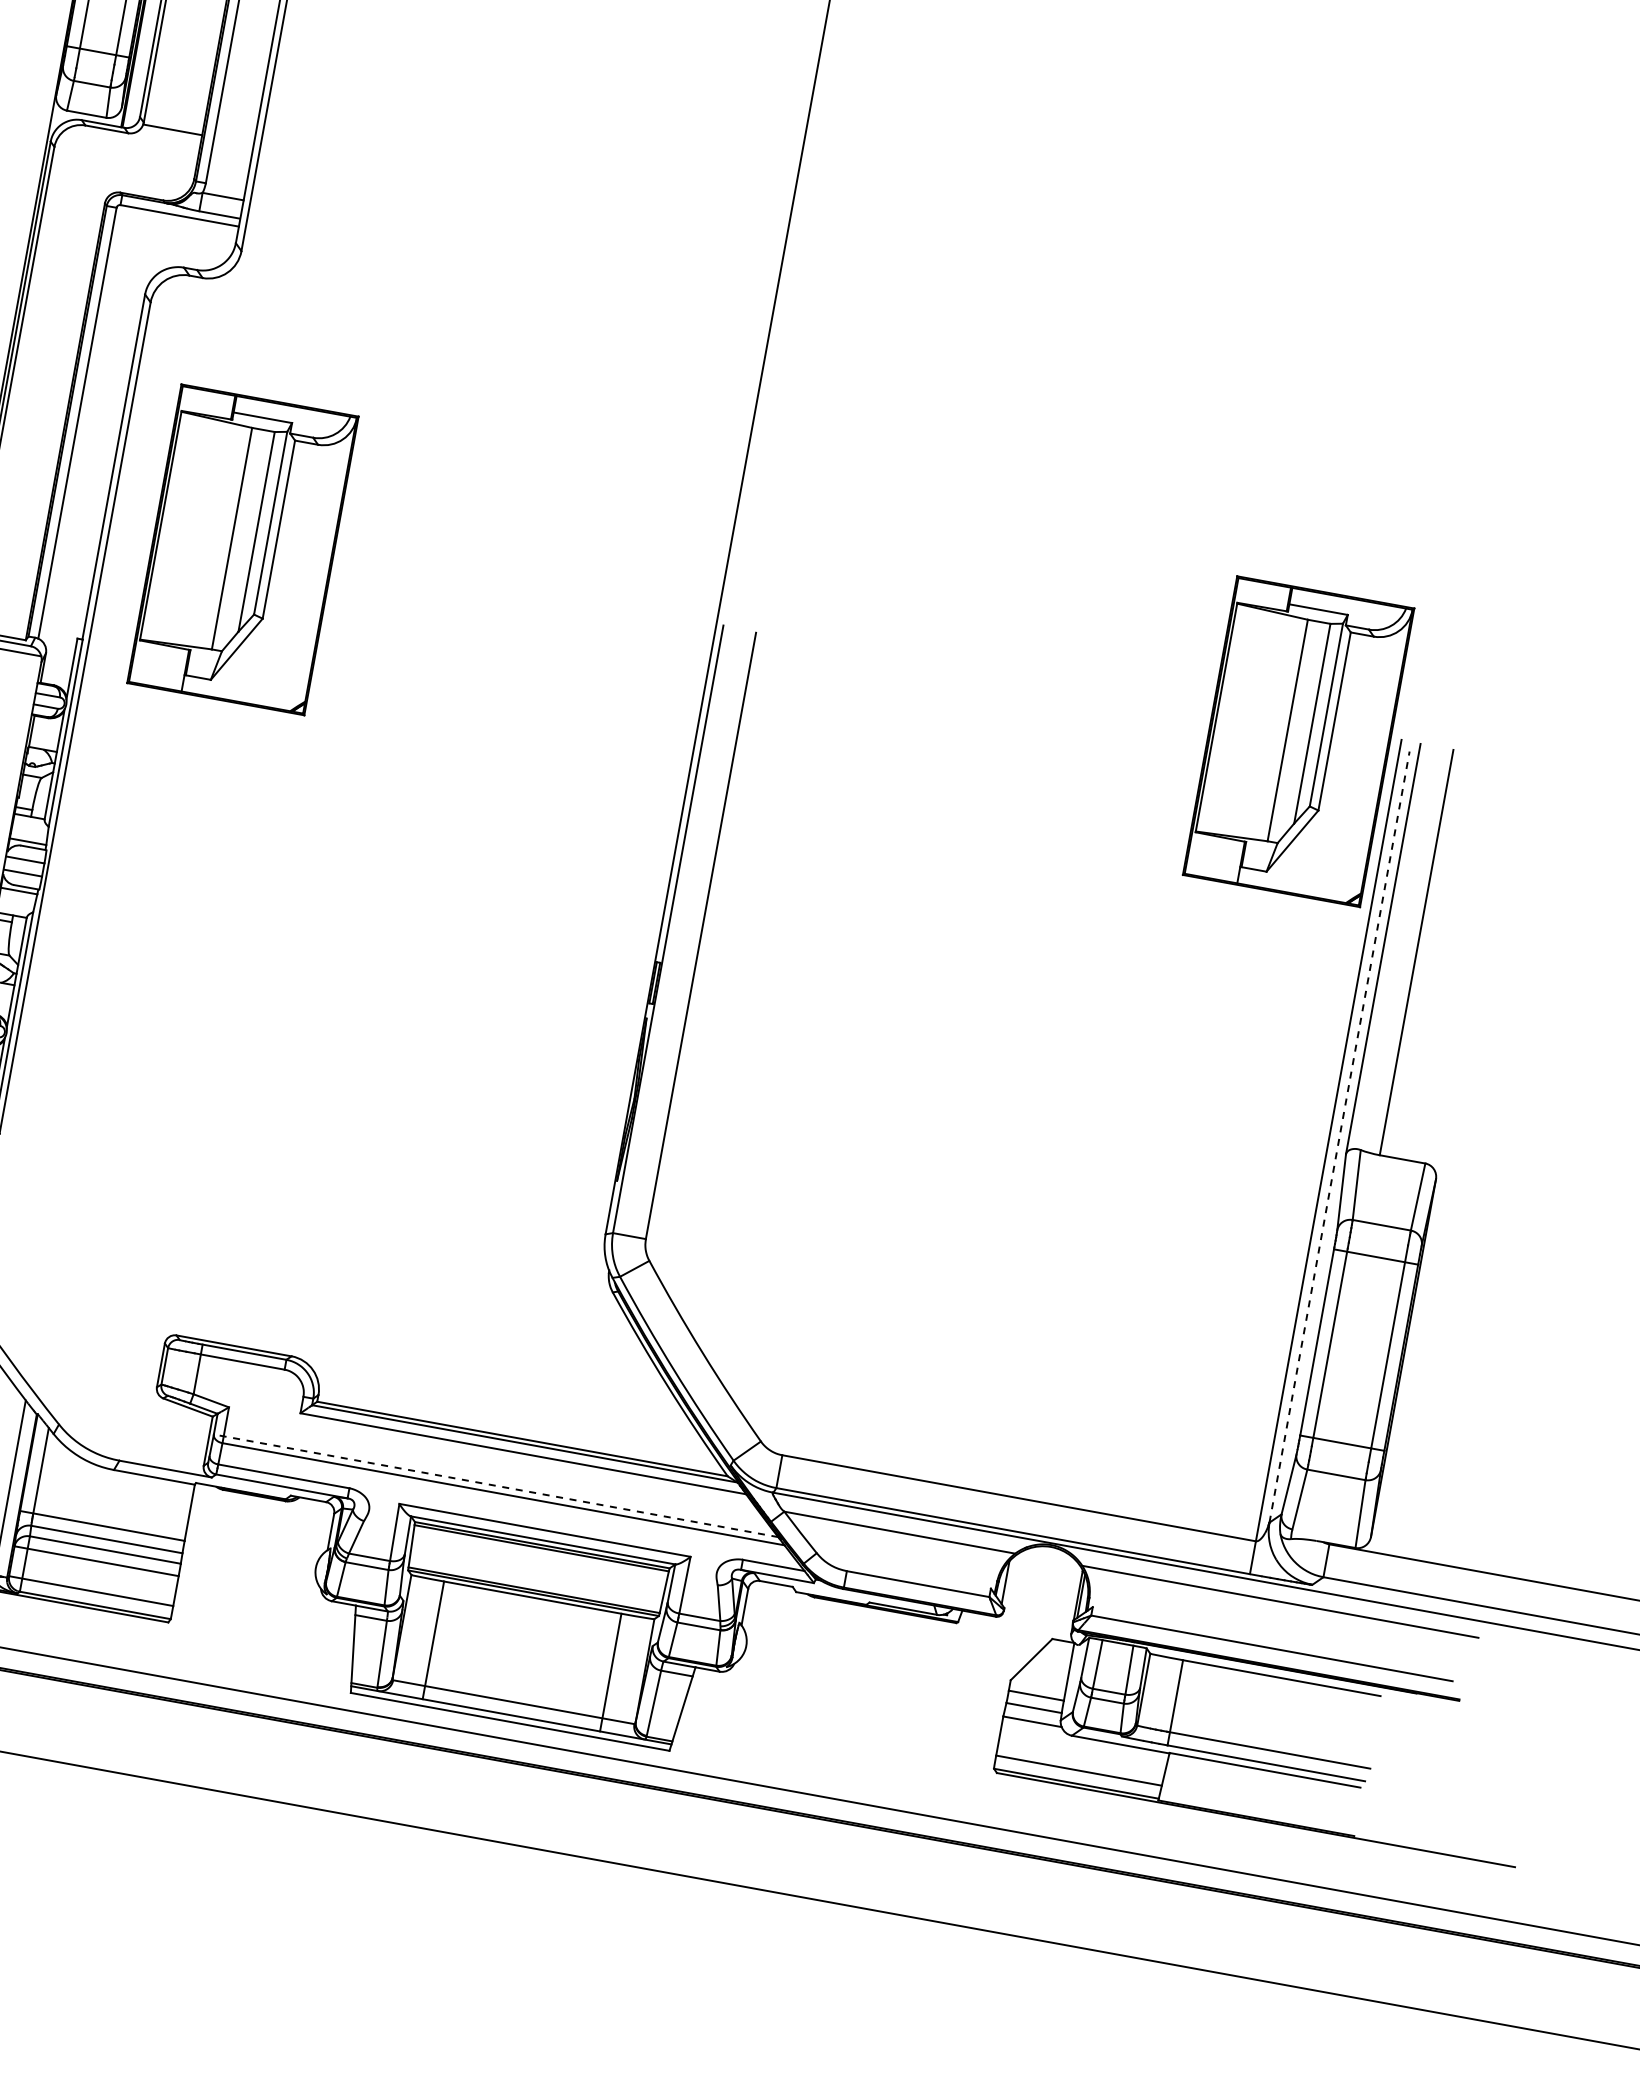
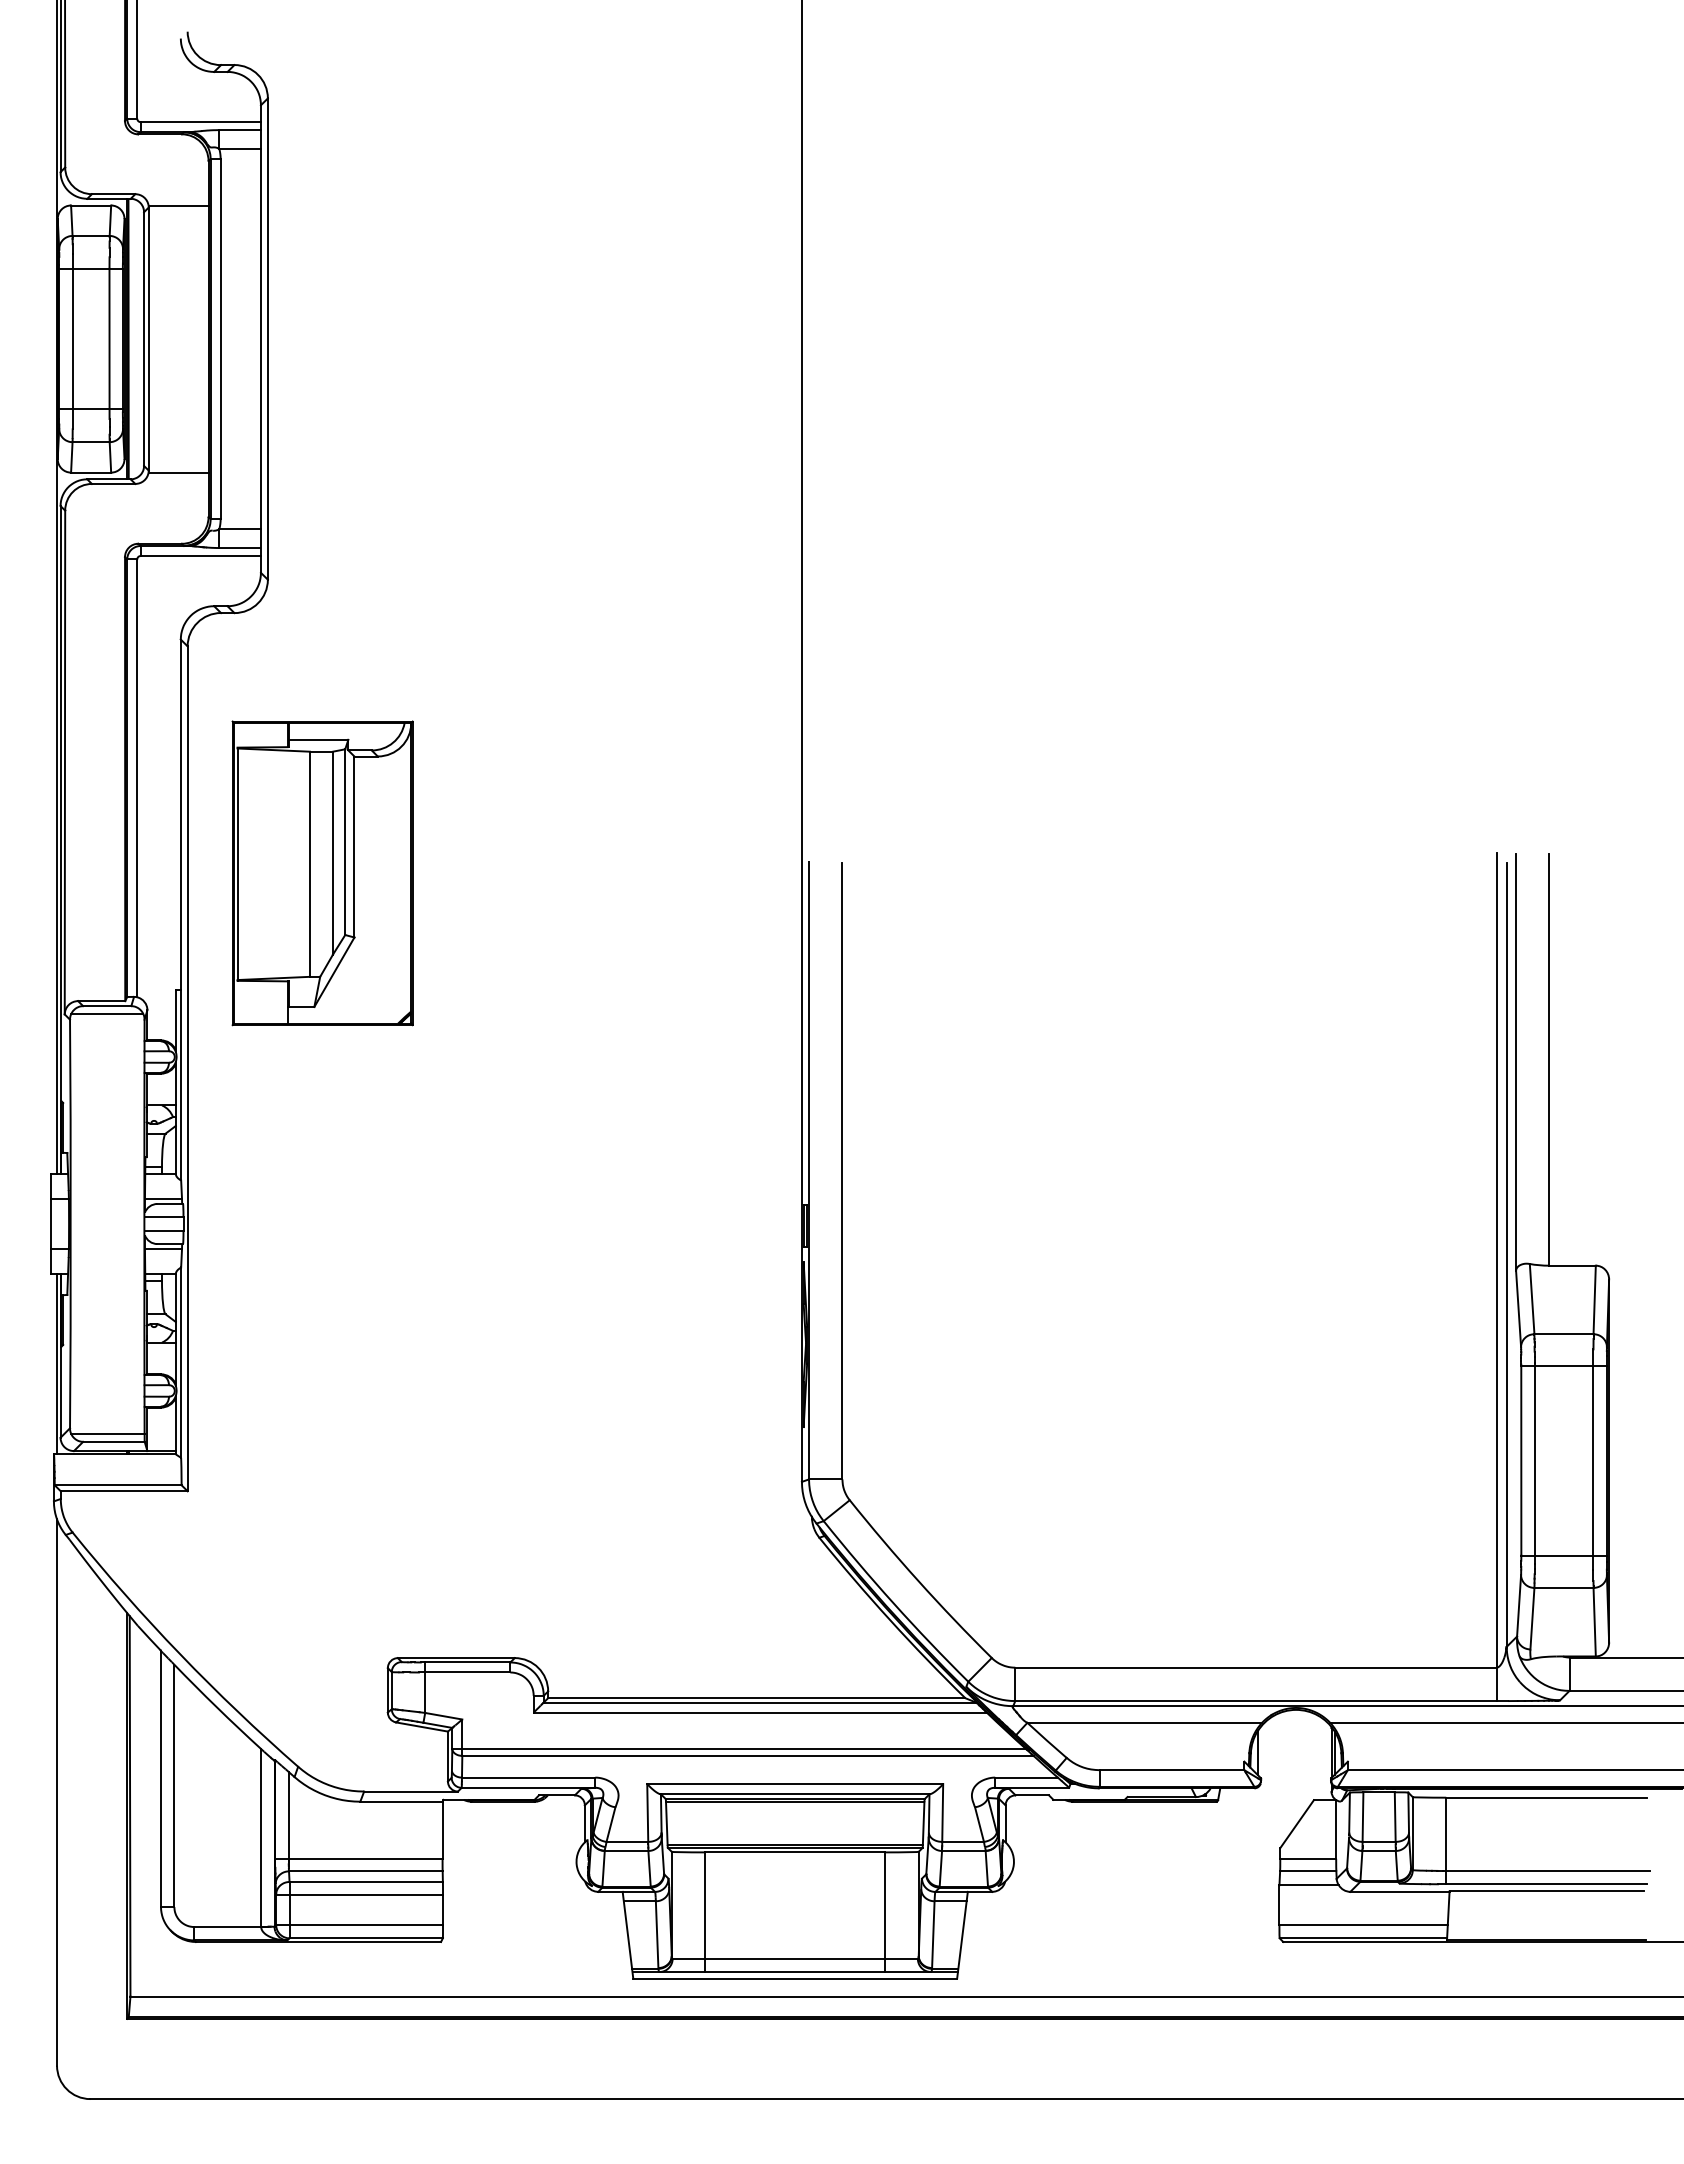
part: (1298, 741) -> (1395, 873), removed
line: (1339, 1137) -> (1506, 1255), dashed -> solid
line: (496, 1485) -> (739, 1748), dashed -> solid

